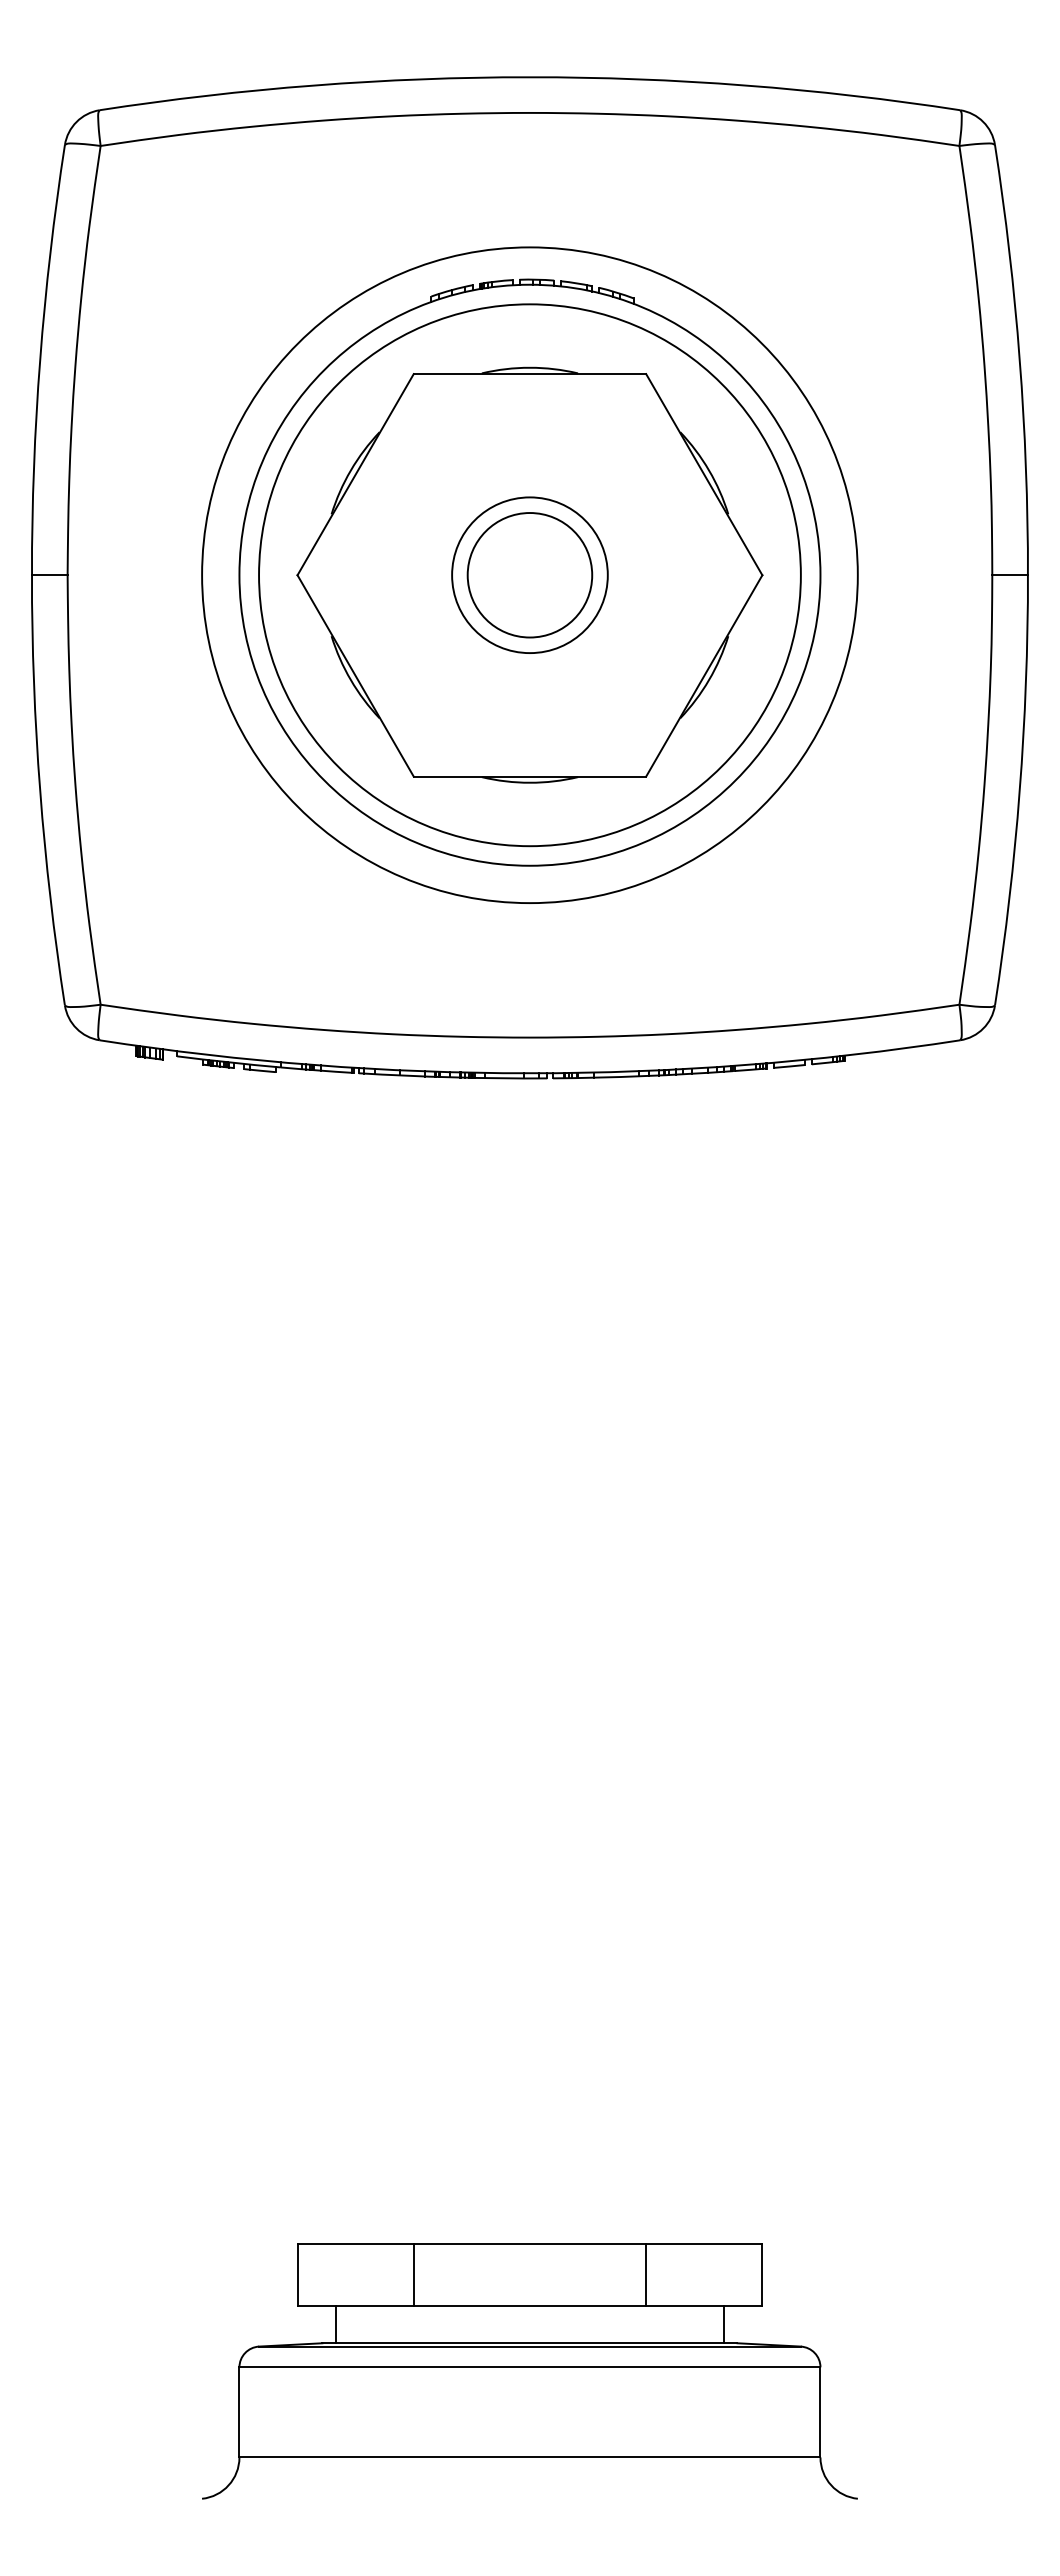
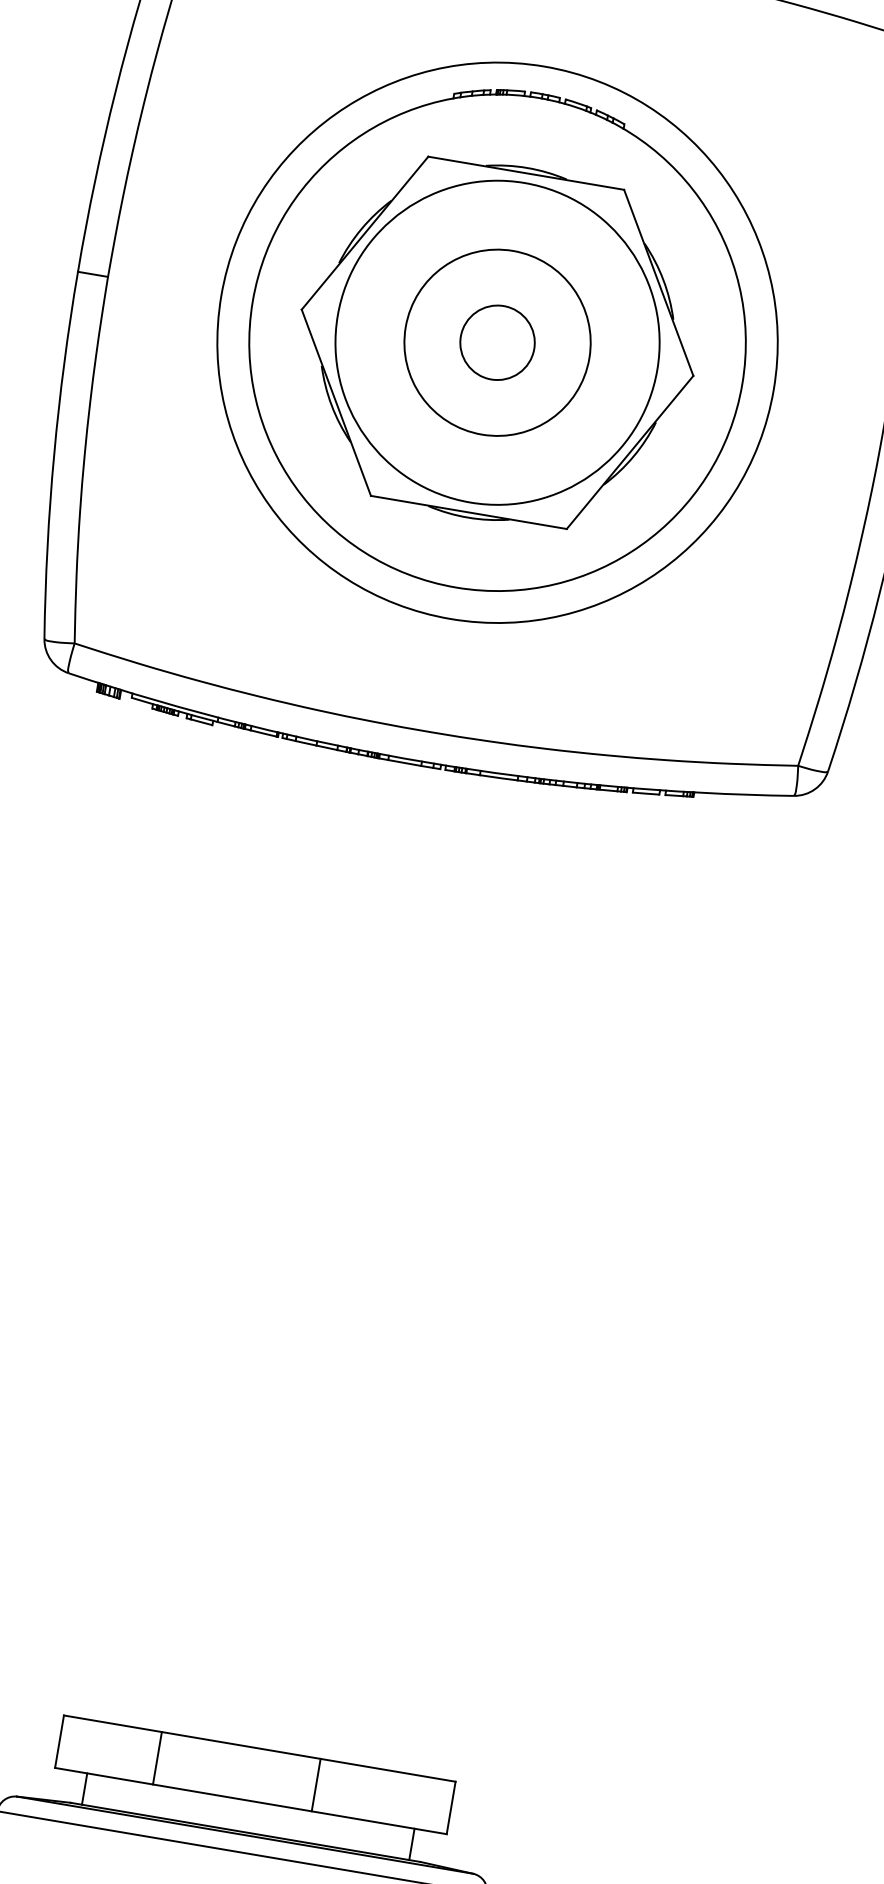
circle: (529, 575) -> (497, 342), size x0.7
circle: (529, 575) -> (497, 342), size x0.7
circle: (529, 575) -> (497, 342), size x1.4
line: (646, 2274) -> (316, 1784), moved

